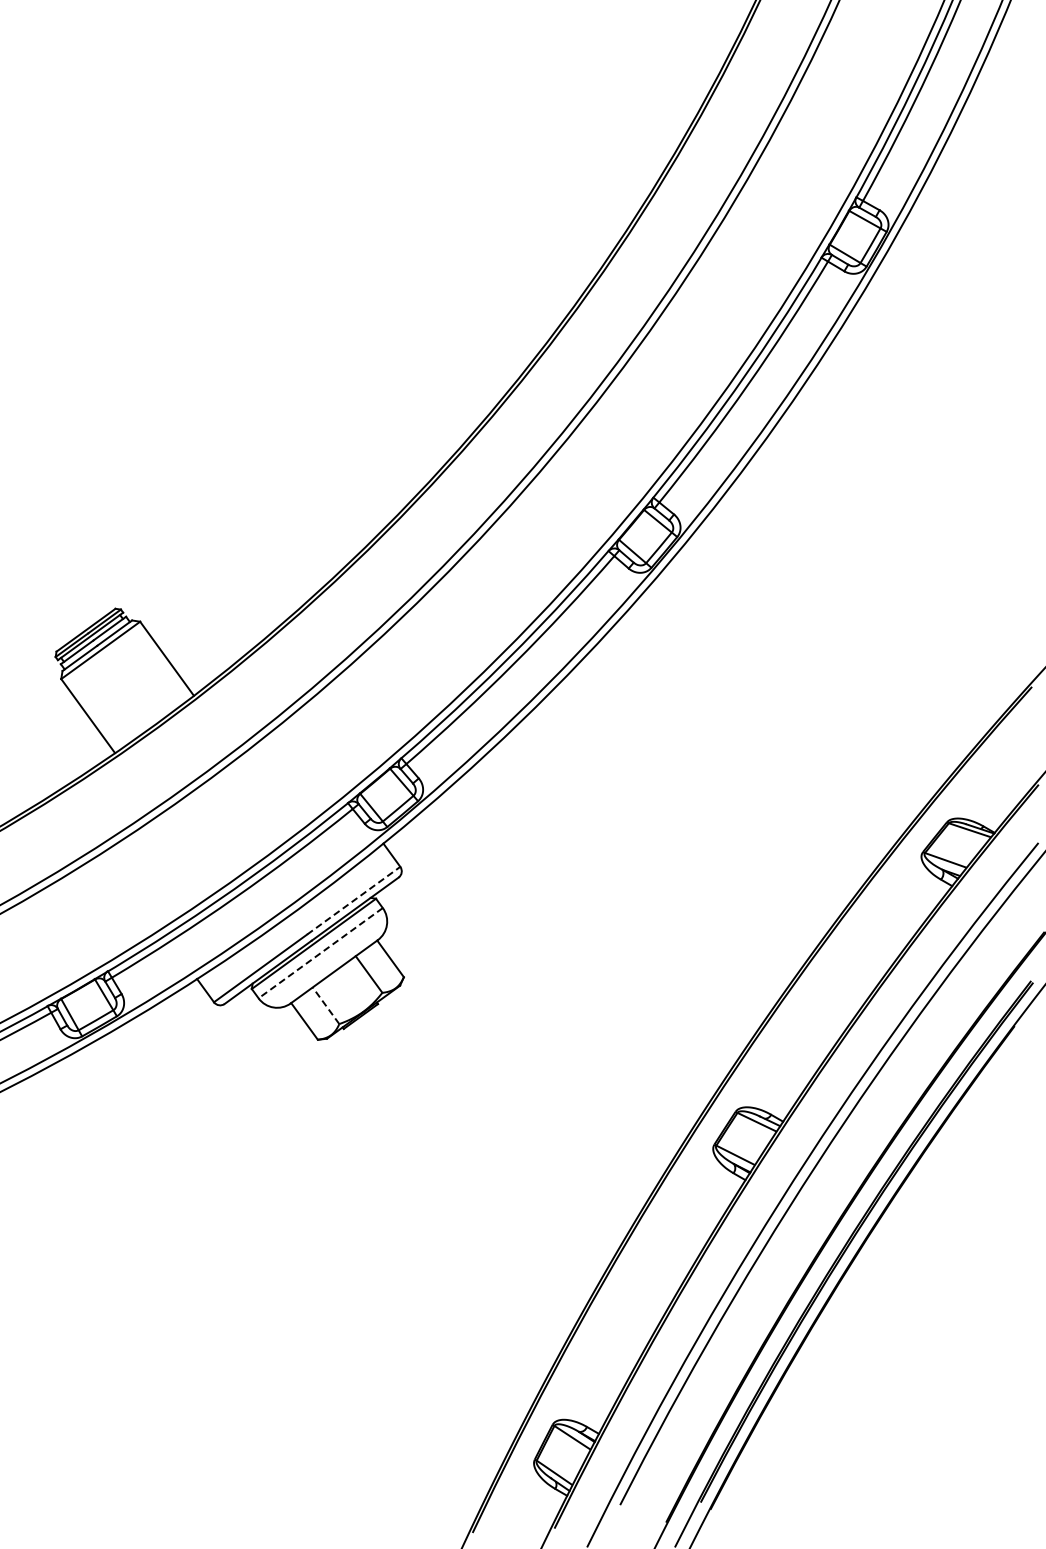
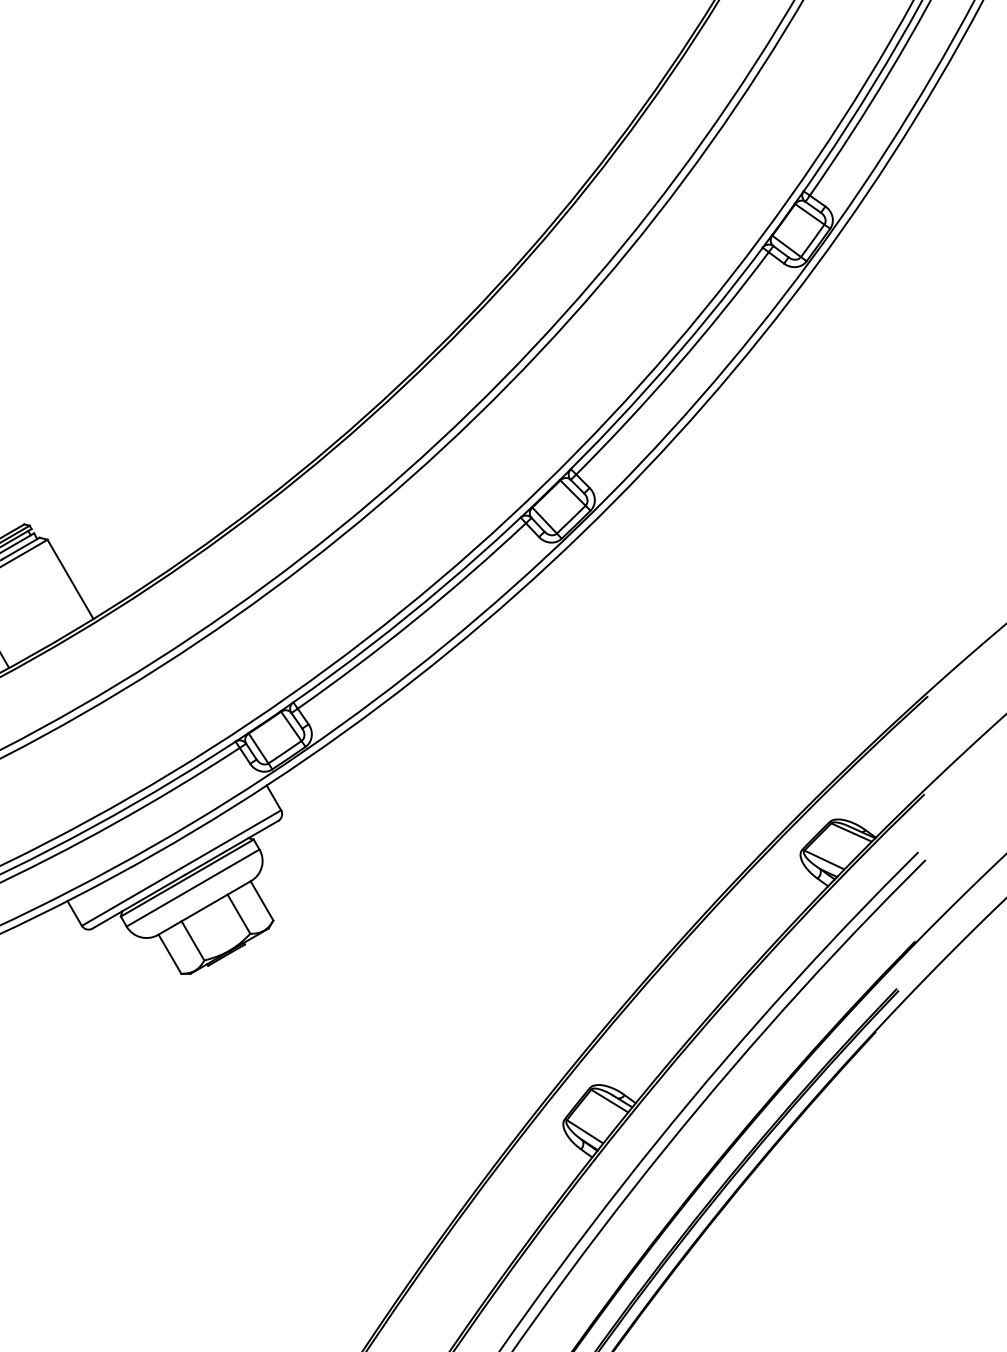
line: (353, 900) -> (231, 839), dashed -> solid
line: (320, 953) -> (192, 888), dashed -> solid
line: (326, 1005) -> (193, 940), dashed -> solid

